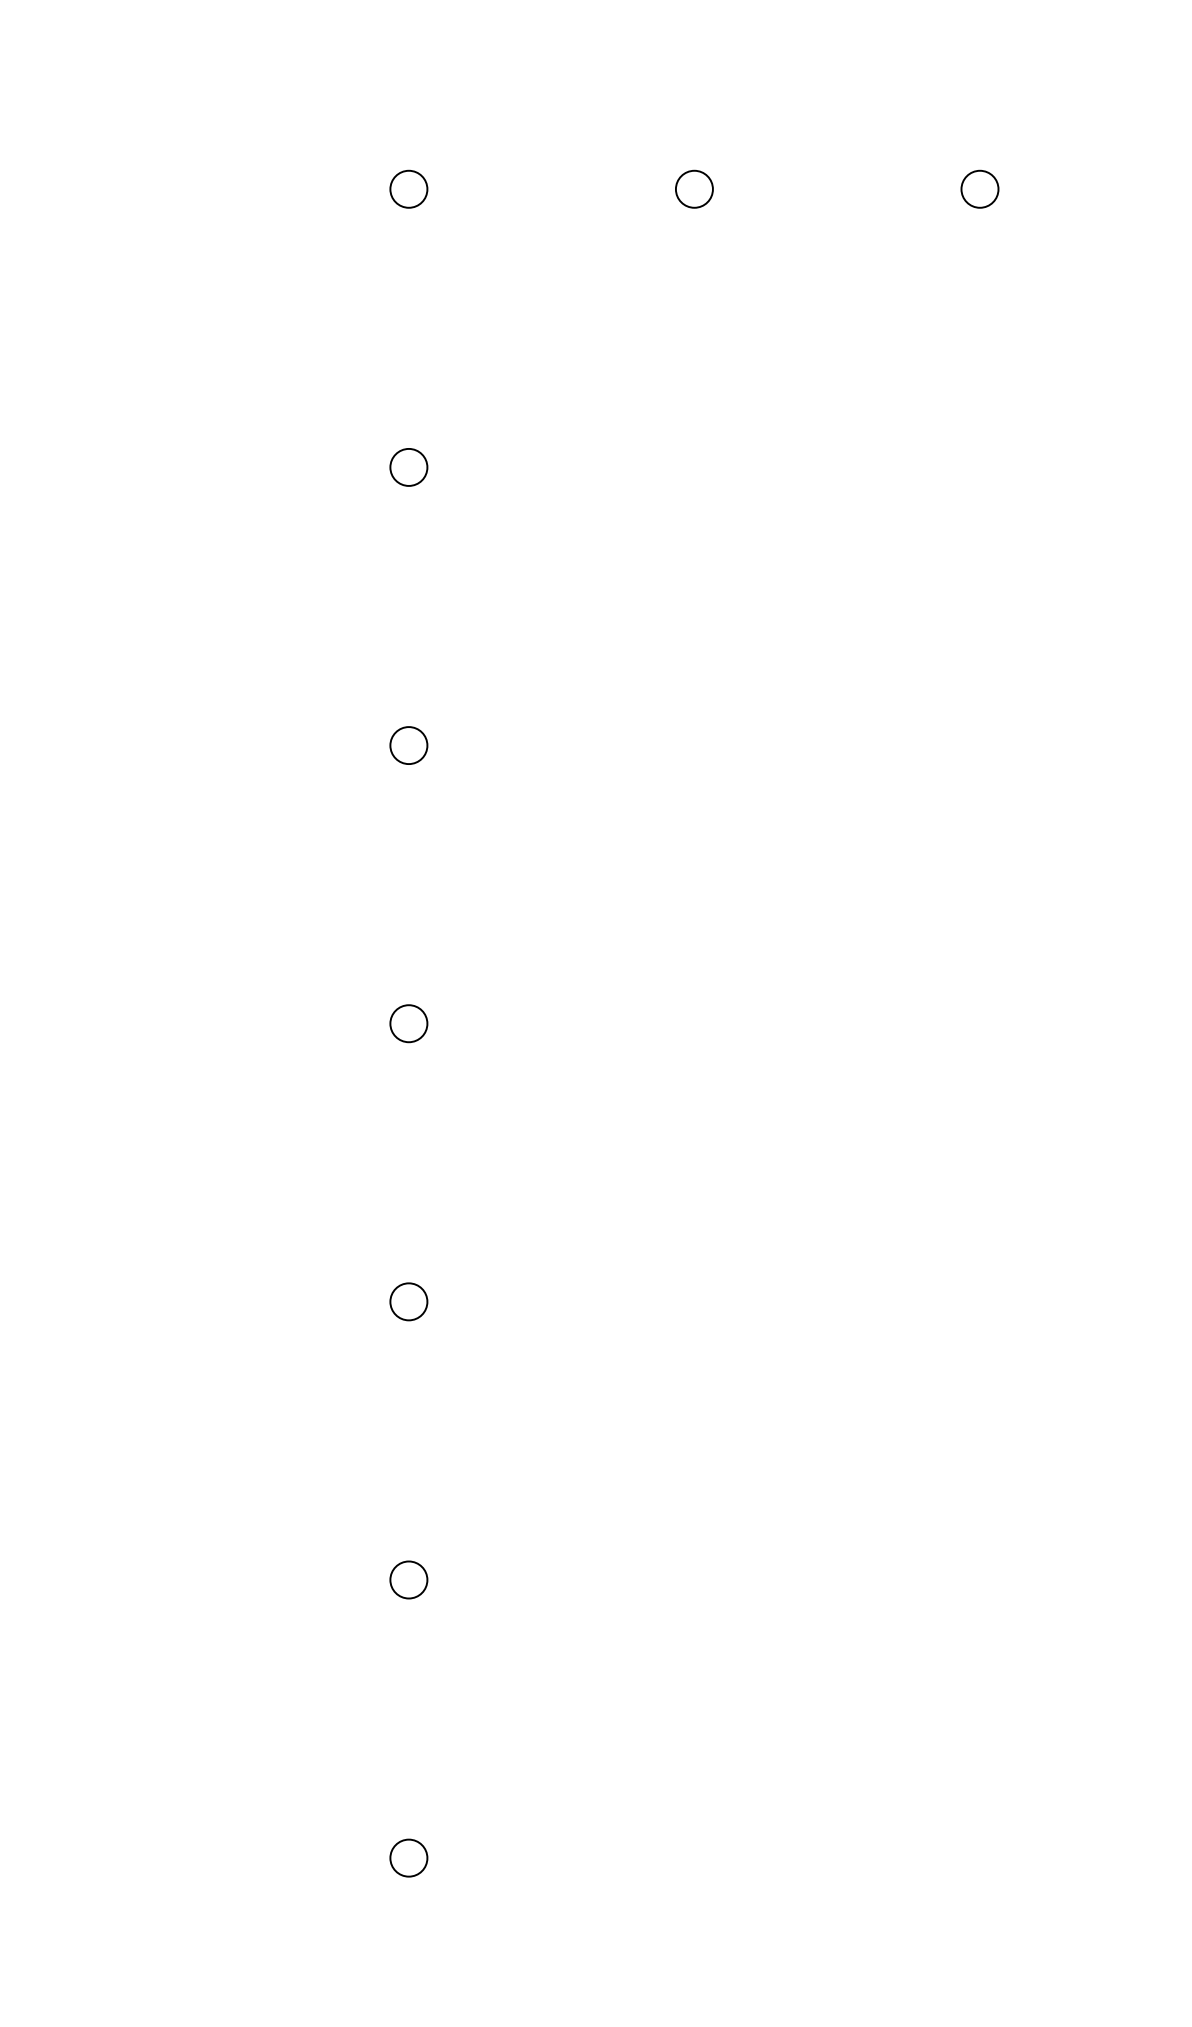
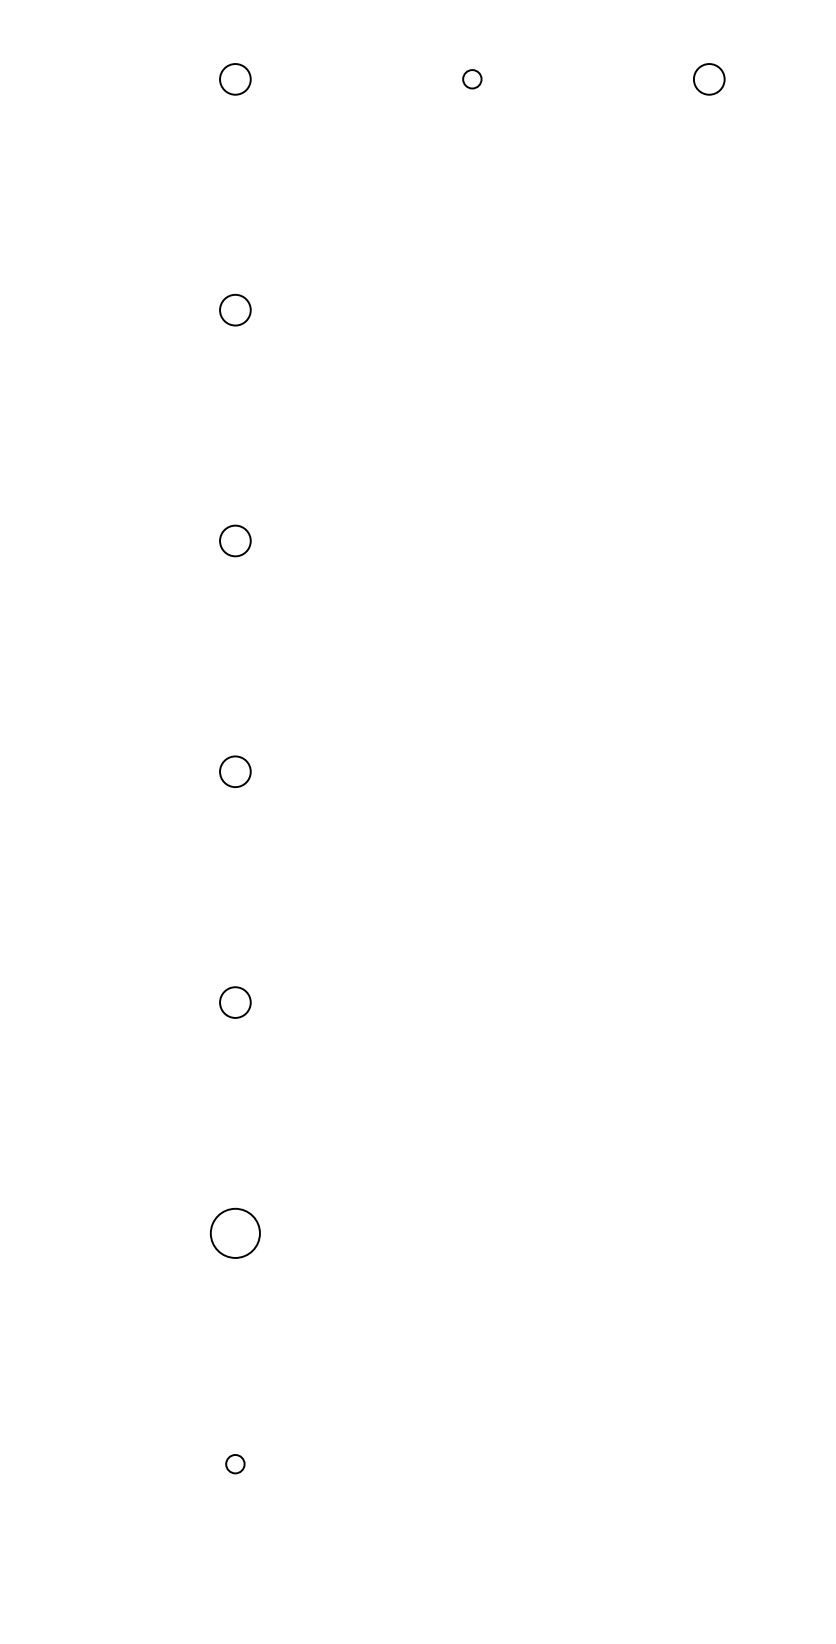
circle: (694, 188) -> (472, 78), size x0.6
circle: (408, 1579) -> (235, 1232), size x1.6
circle: (408, 1857) -> (235, 1463), size x0.6

